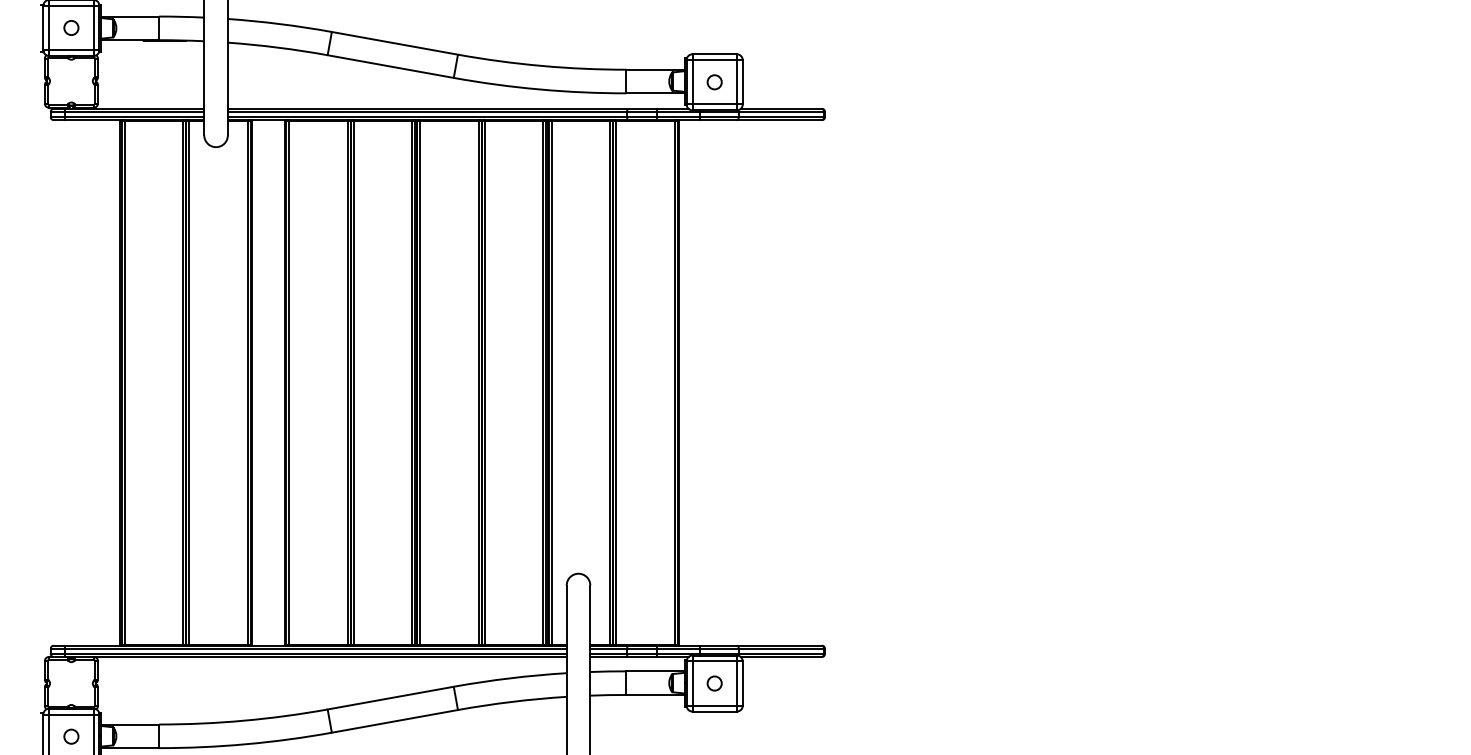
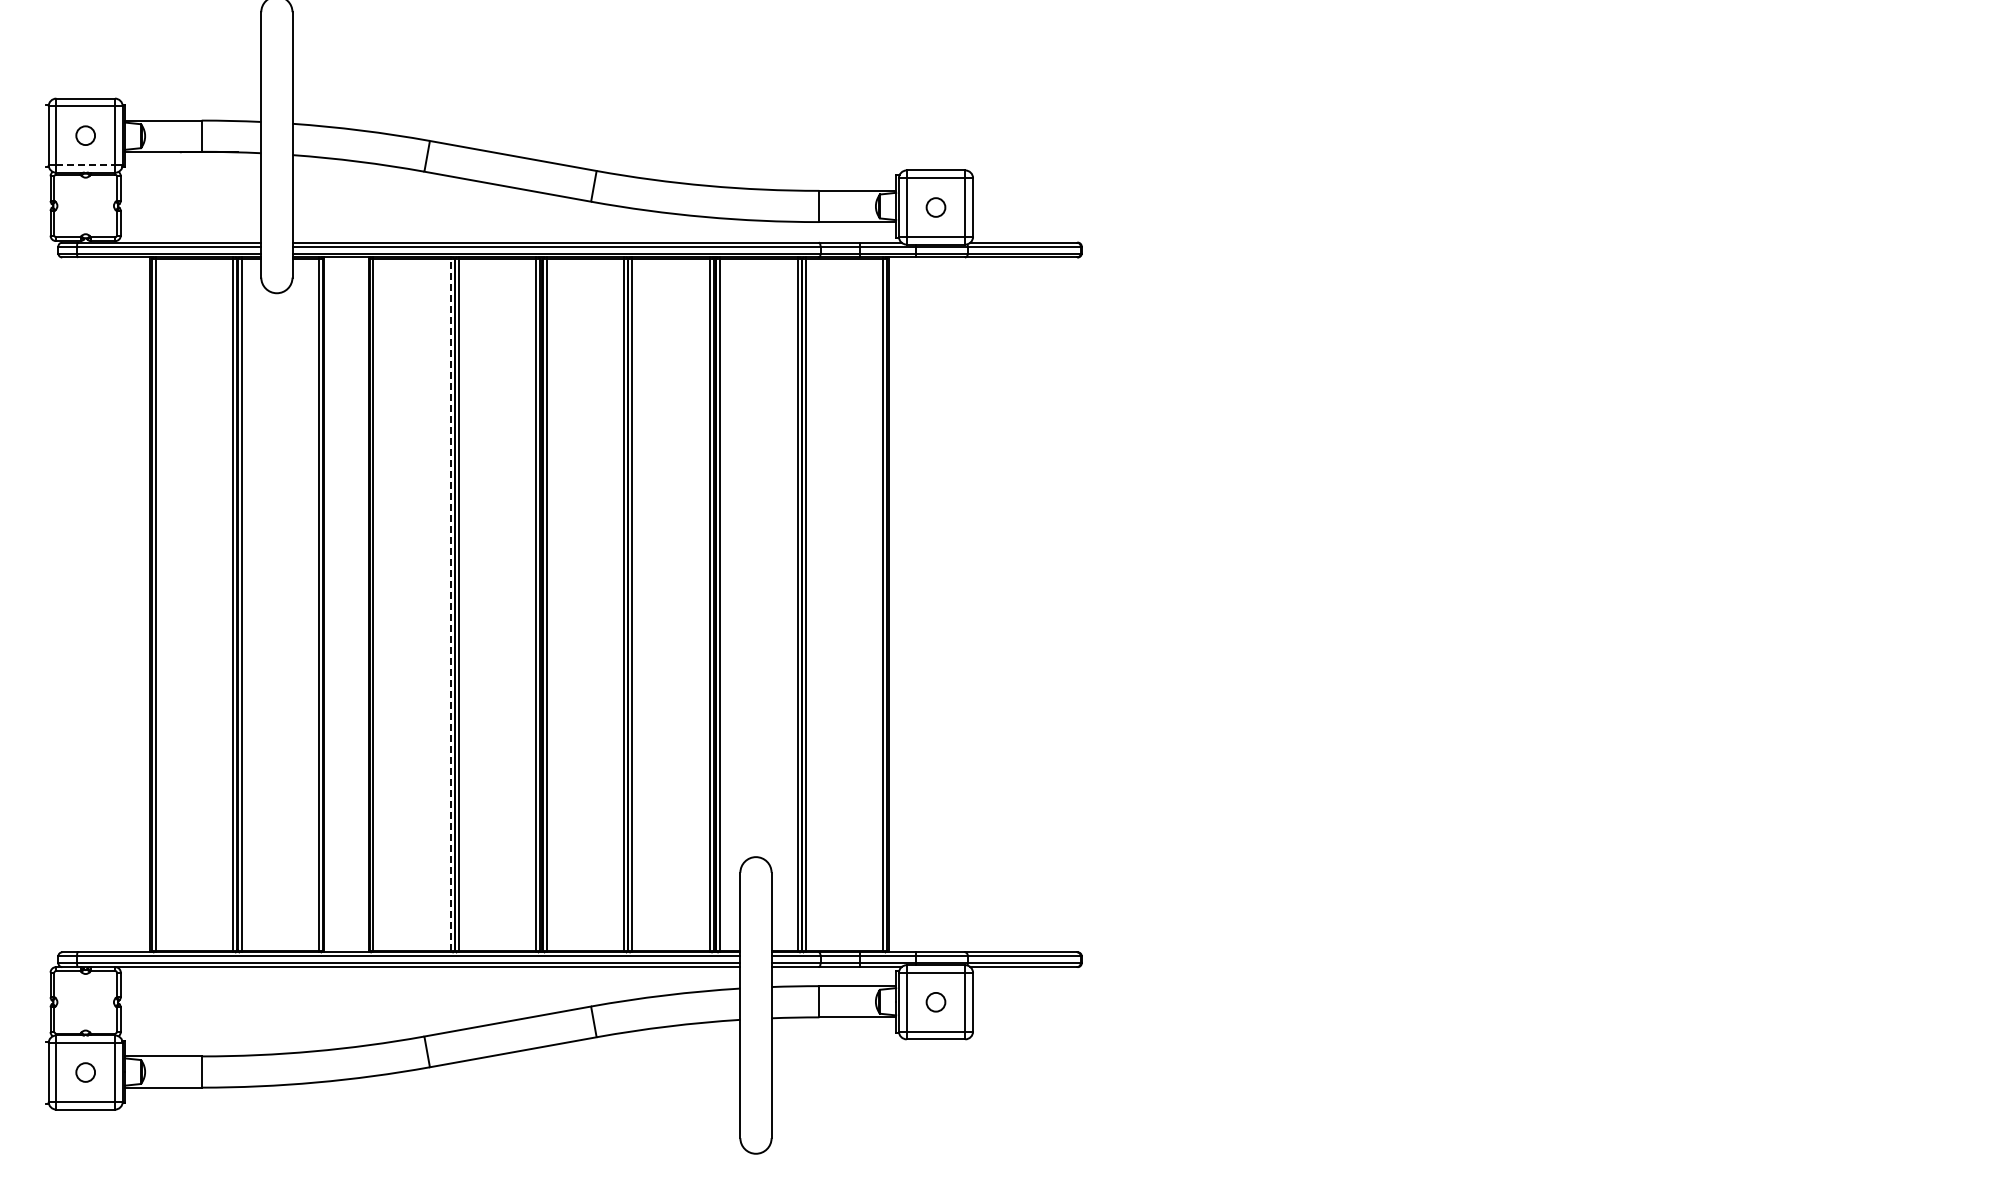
line: (72, 49) -> (86, 164), solid -> dashed
line: (347, 382) -> (450, 604), solid -> dashed

